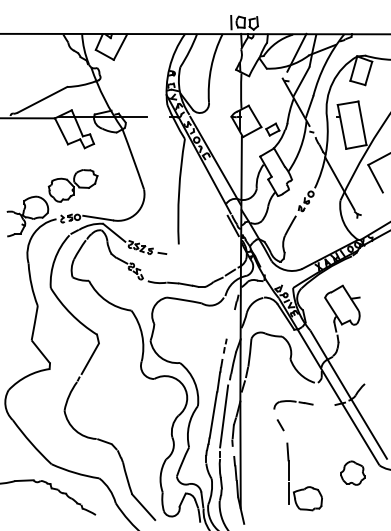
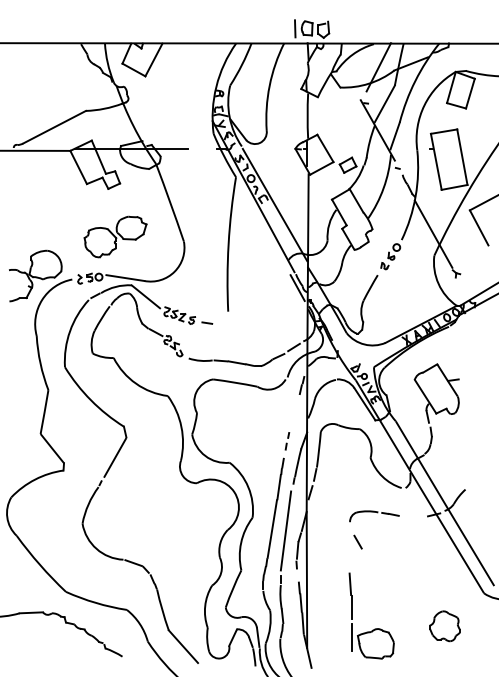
part: (73, 185) -> (115, 236), moved
part: (352, 473) -> (444, 626), moved
part: (306, 486) -> (374, 628), moved

